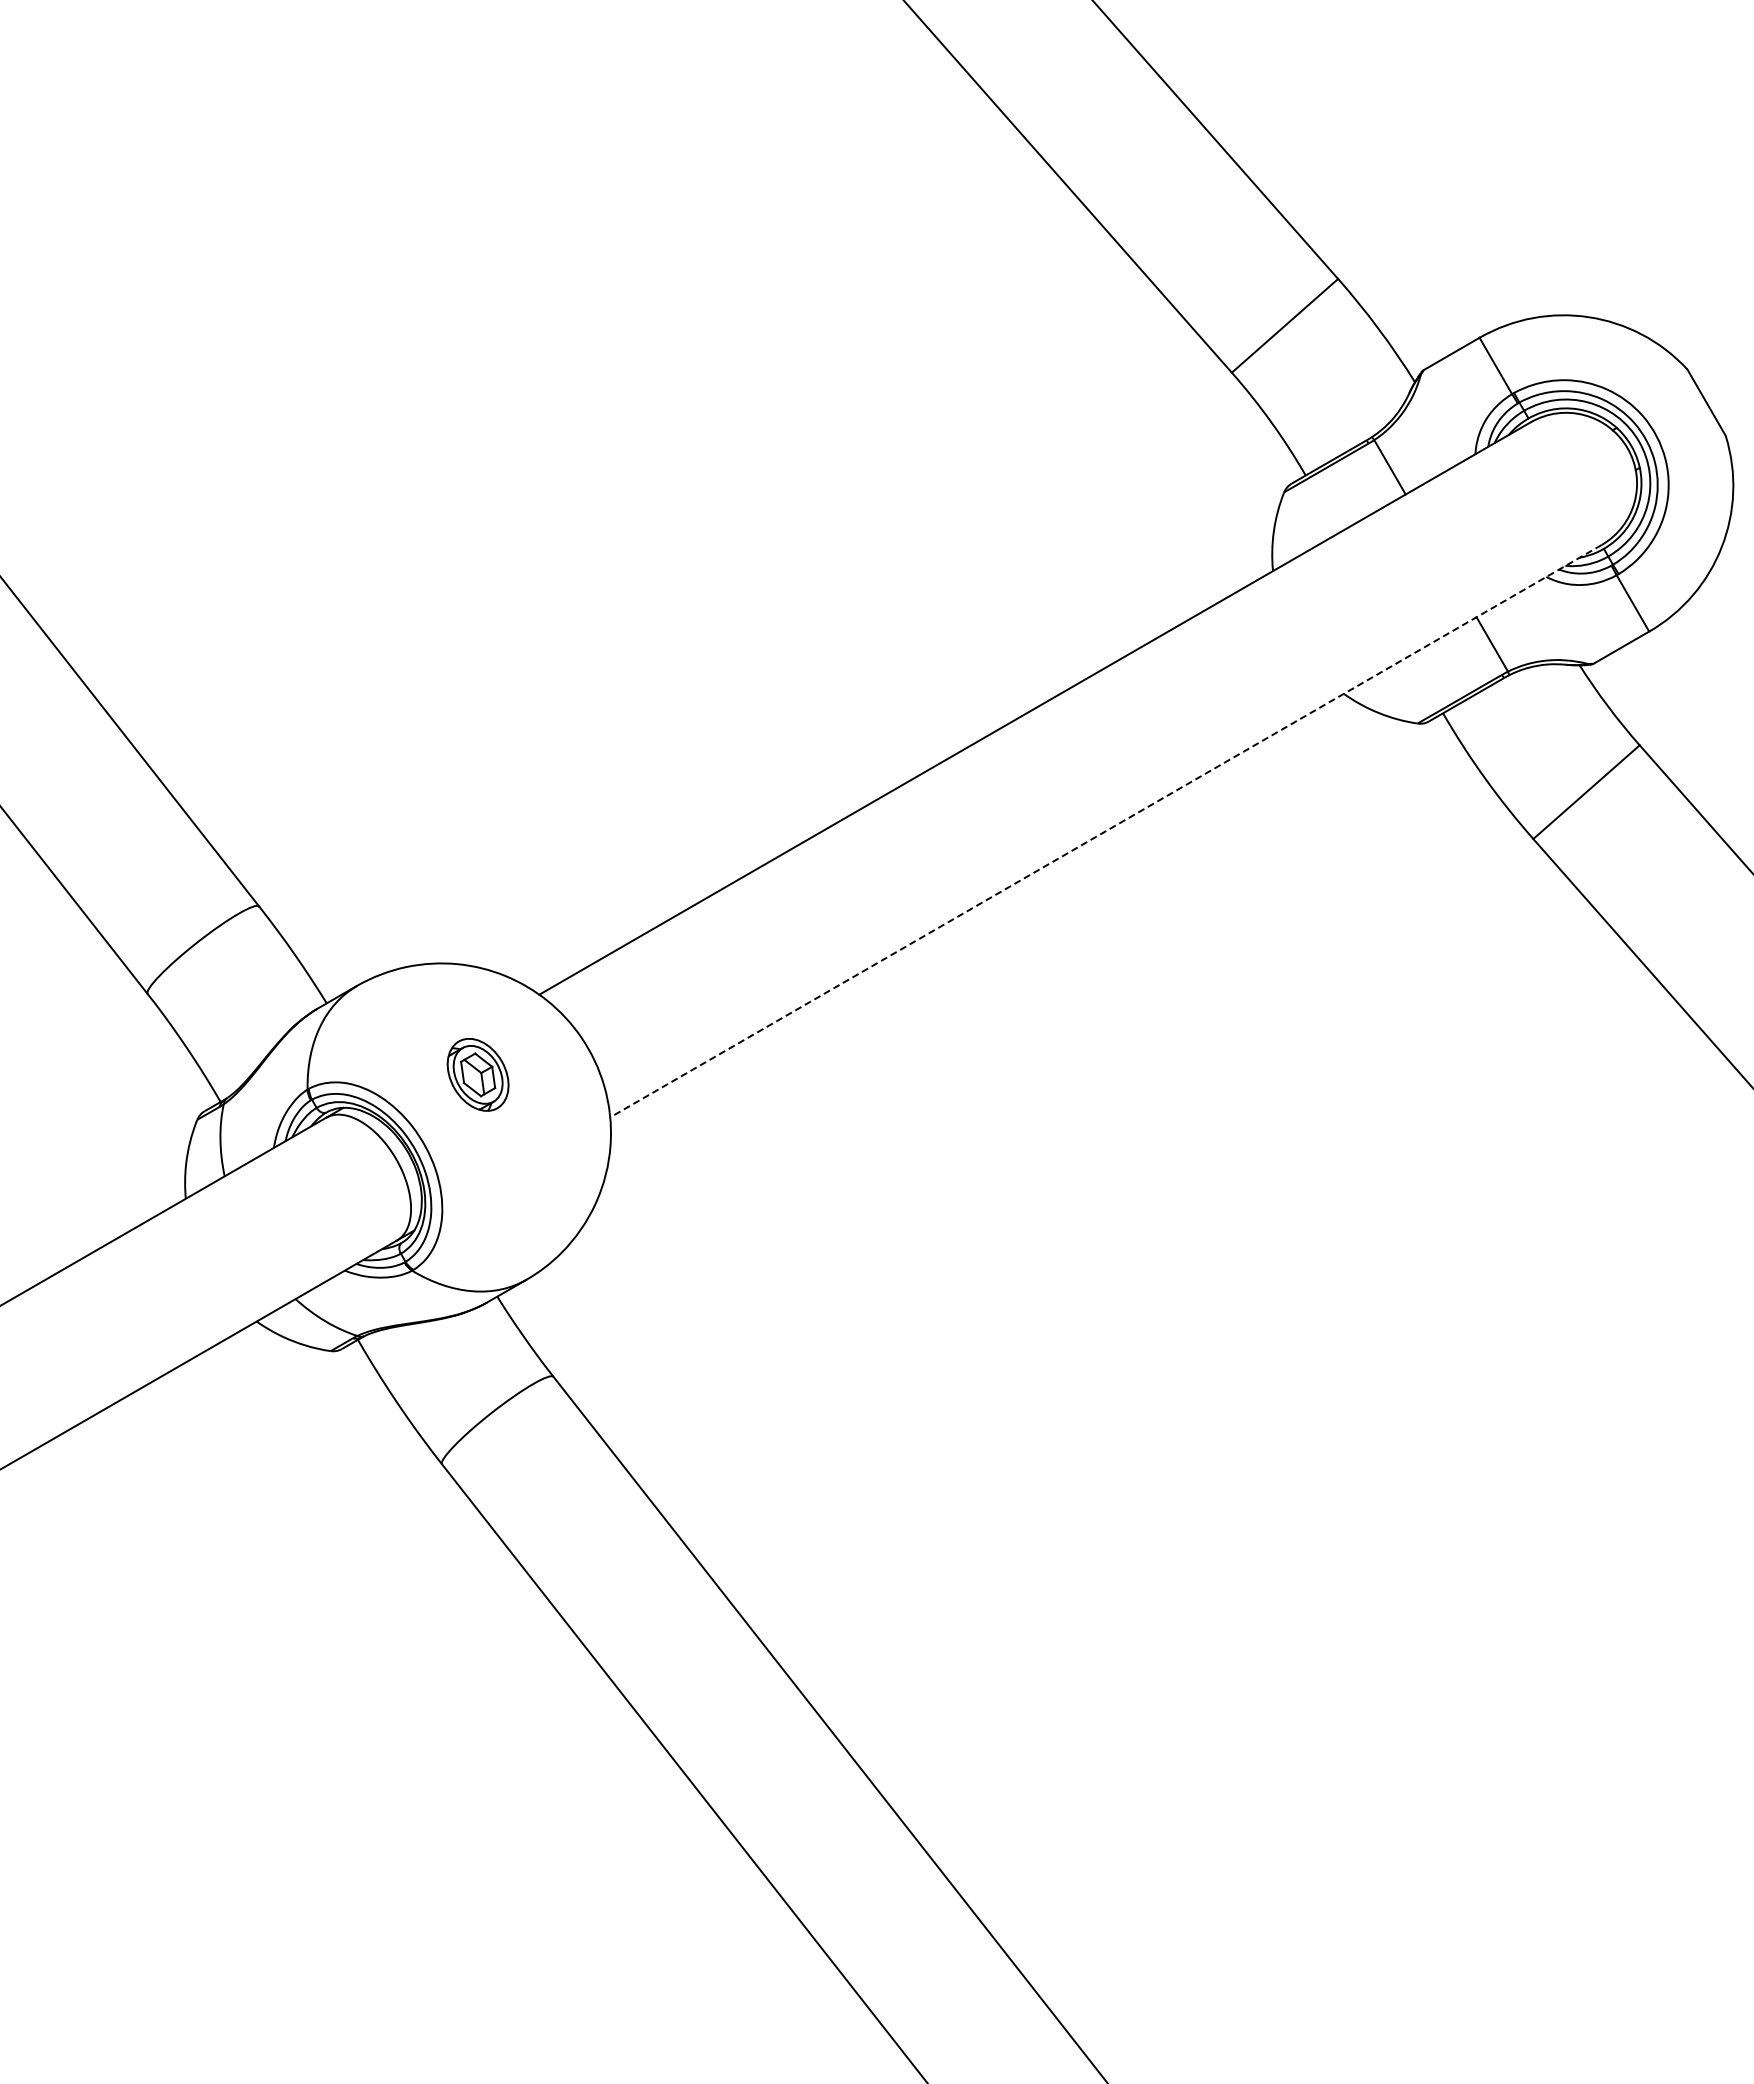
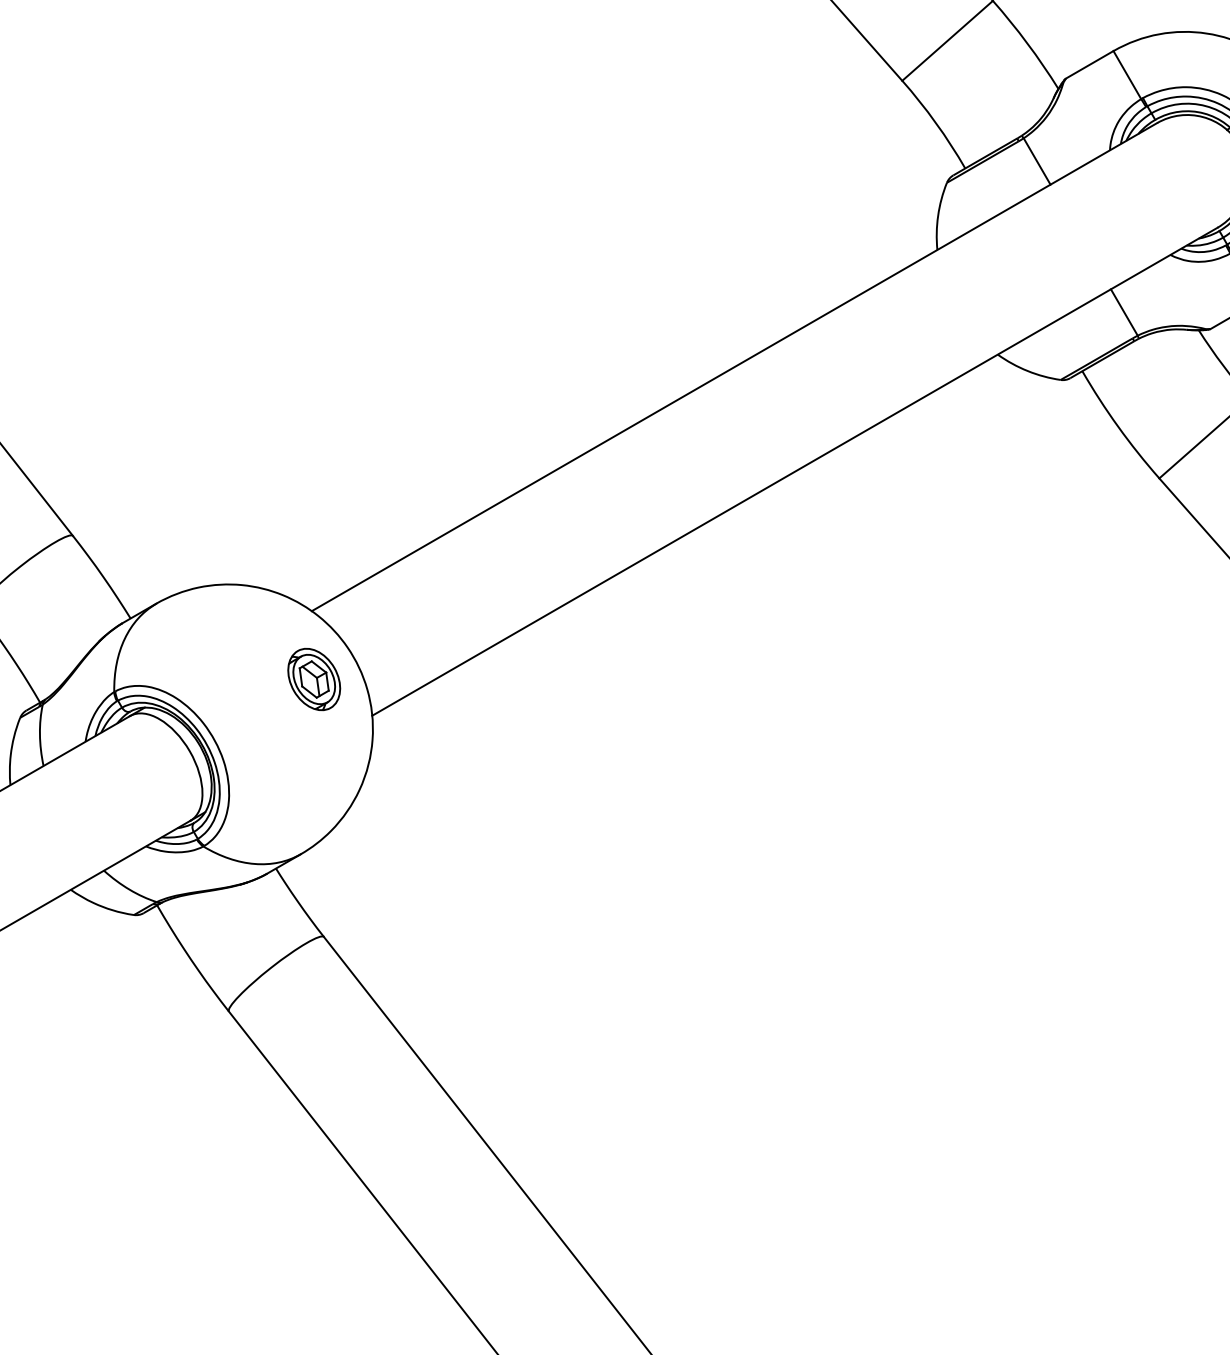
line: (1105, 831) -> (794, 471), dashed -> solid
part: (477, 1074) -> (313, 679), moved

